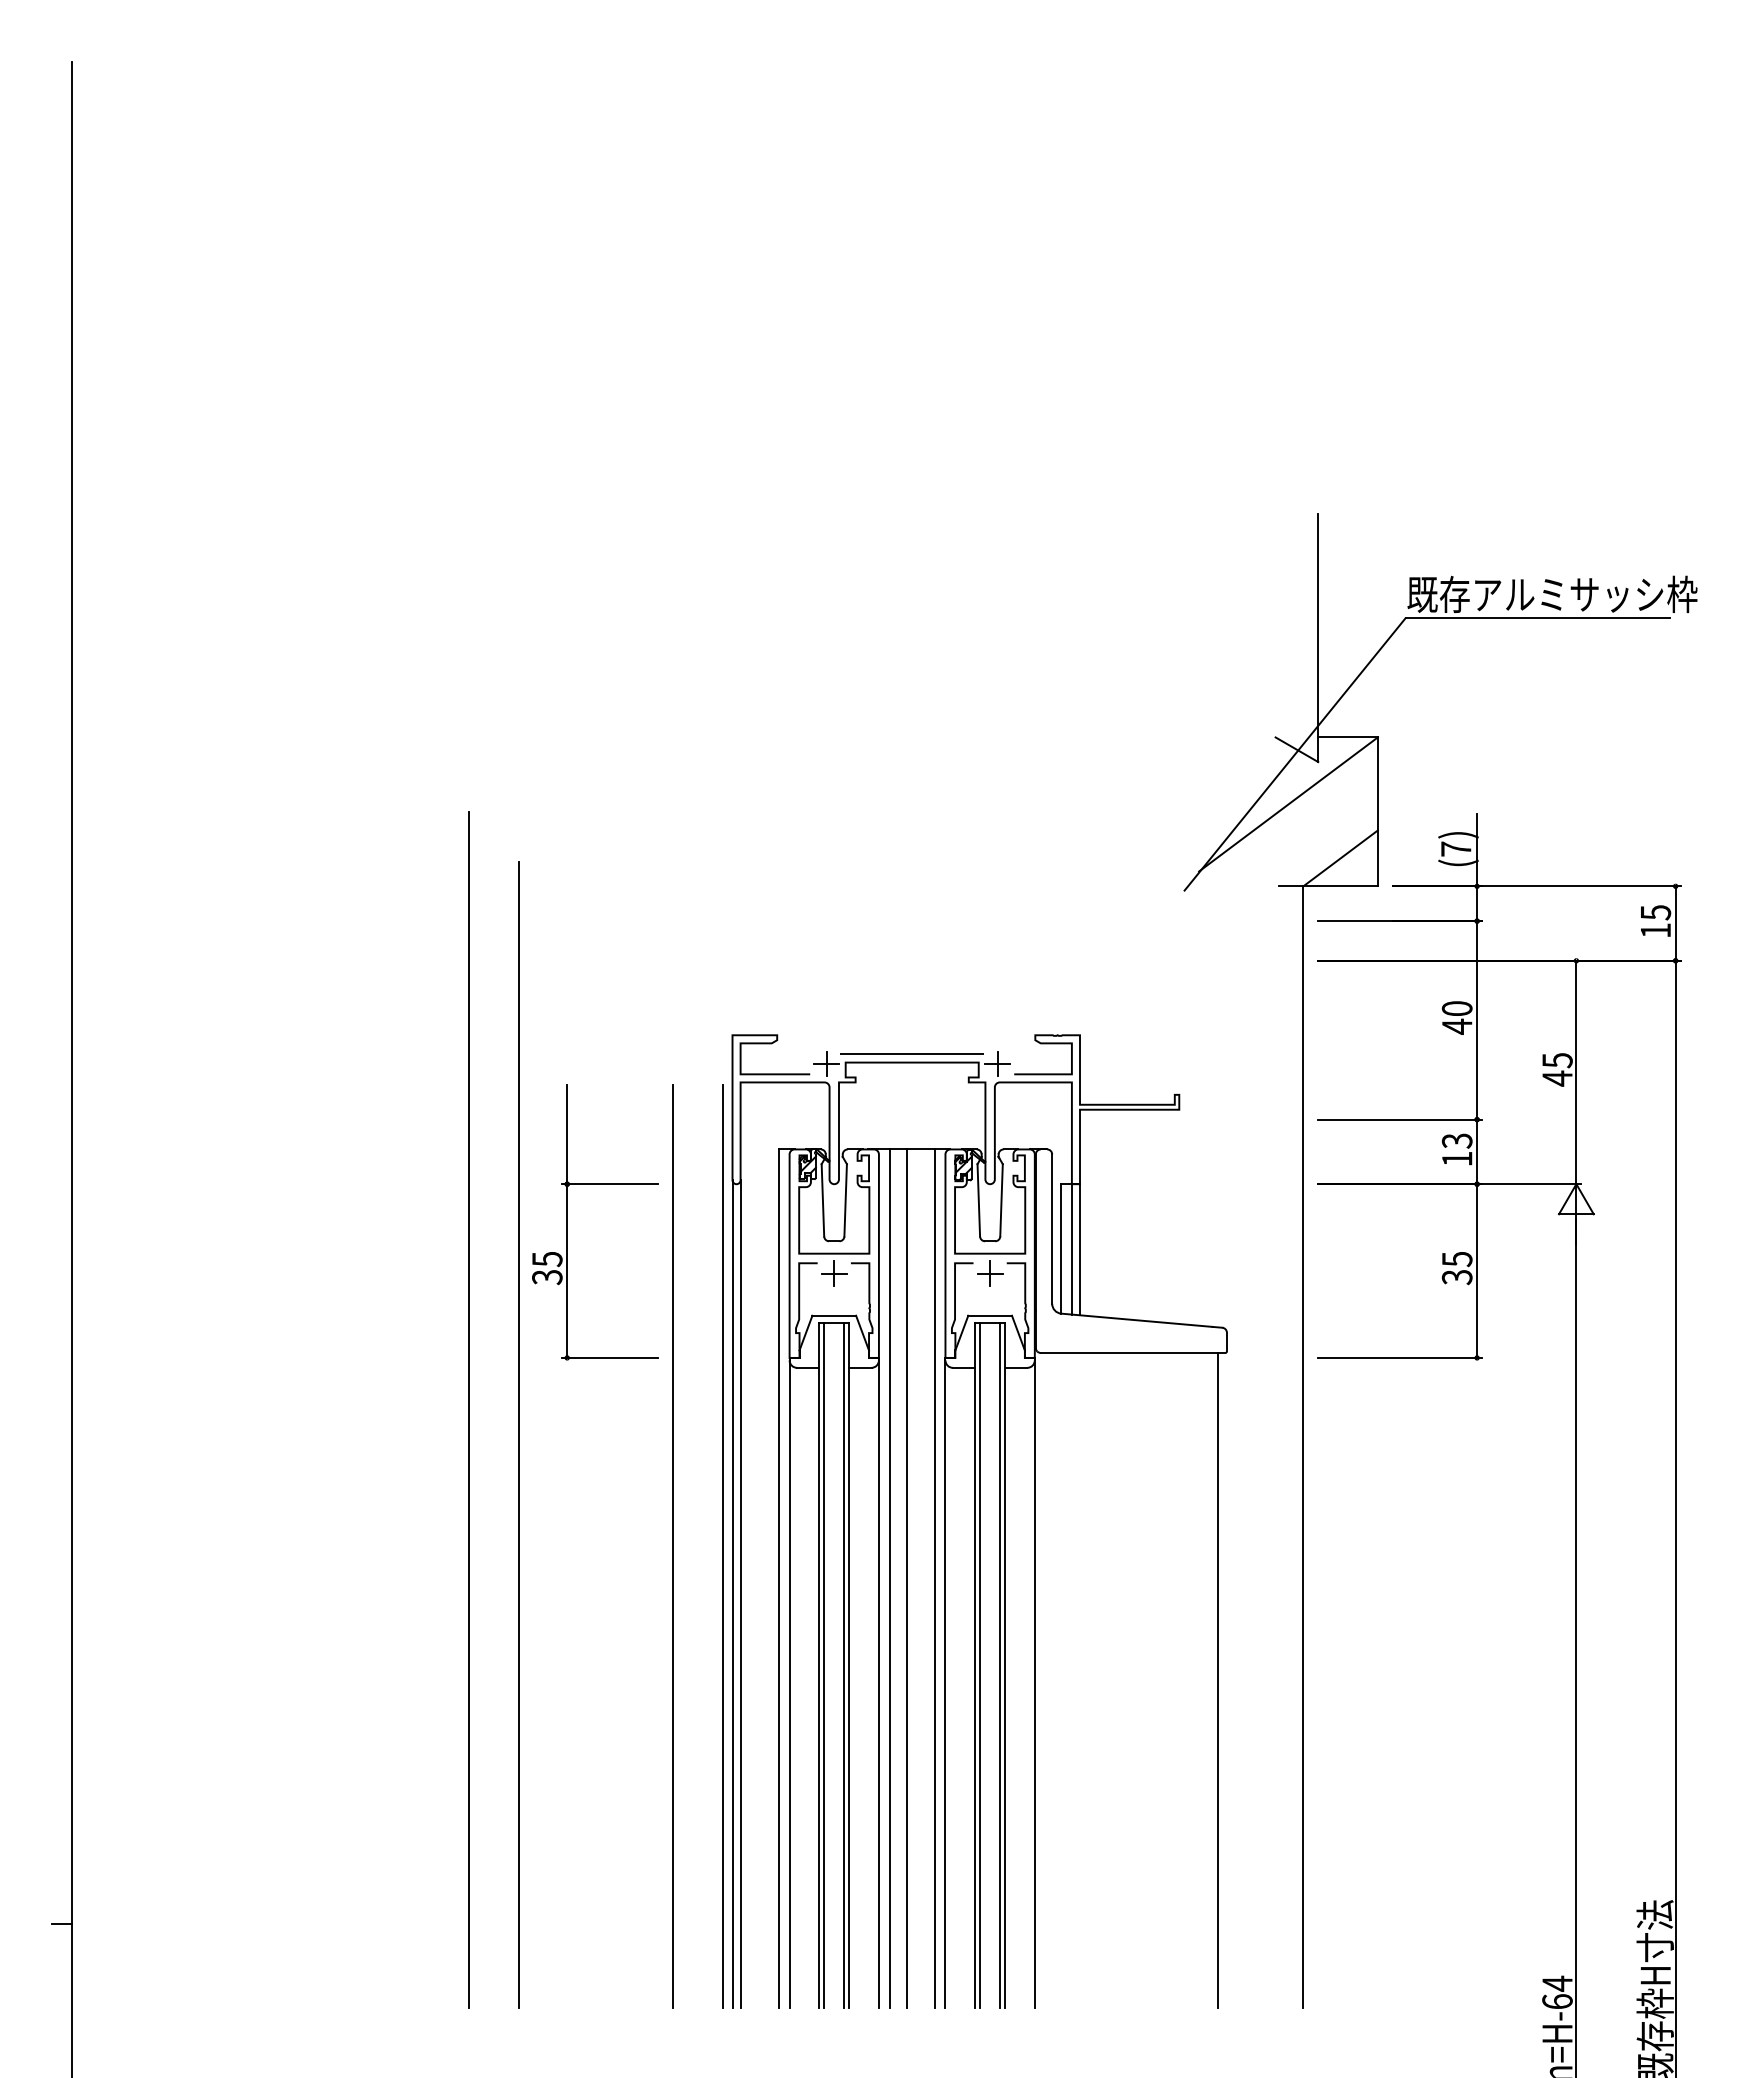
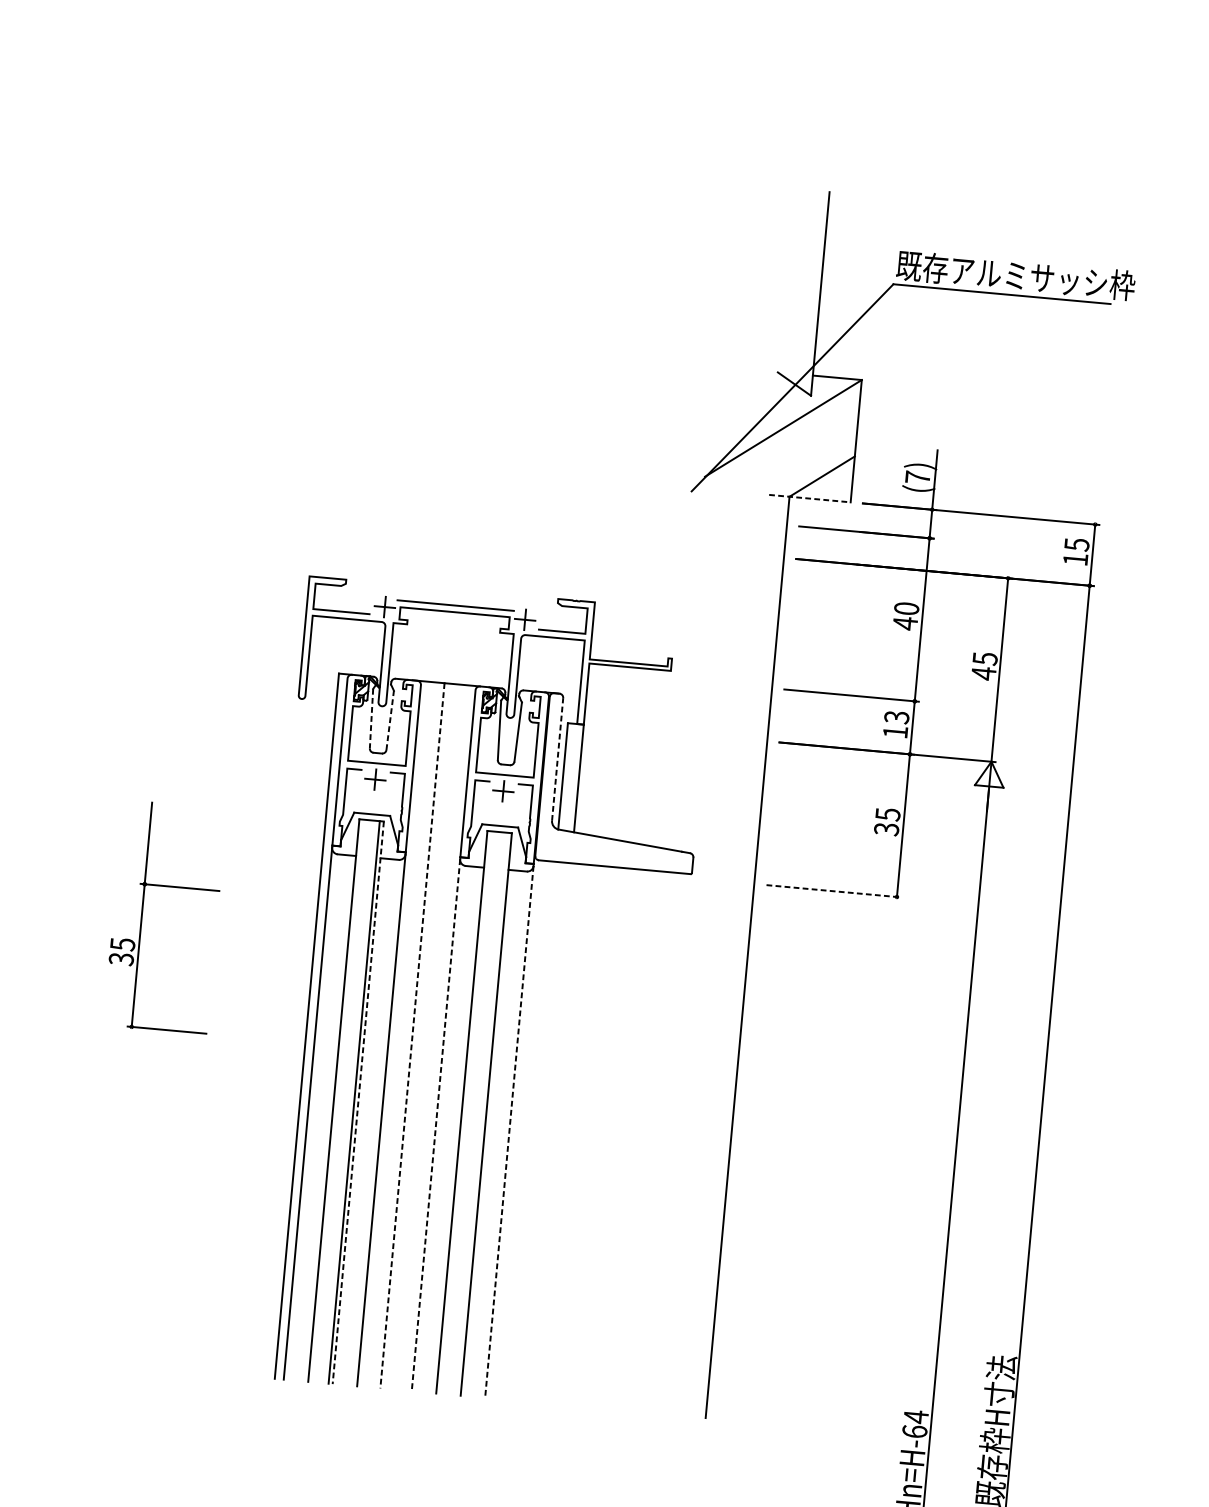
line: (1328, 886) -> (810, 498), solid -> dashed
line: (845, 1199) -> (390, 719), solid -> dashed
line: (822, 1200) -> (371, 718), solid -> dashed
part: (567, 1222) -> (142, 915), moved
line: (1052, 1229) -> (557, 759), solid -> dashed
line: (1071, 1249) -> (571, 777), removed
line: (1400, 1357) -> (834, 890), solid -> dashed
line: (469, 1409) -> (65, 864), removed
line: (519, 1434) -> (104, 888), removed
line: (672, 1546) -> (222, 991), removed
line: (722, 1546) -> (263, 995), removed
line: (889, 1578) -> (397, 1034), removed
line: (934, 1578) -> (434, 1037), removed
line: (907, 1579) -> (412, 1036), solid -> dashed
line: (732, 1594) -> (267, 1035), removed
line: (740, 1594) -> (274, 1036), removed
line: (824, 1665) -> (338, 1100), removed
line: (849, 1665) -> (358, 1102), solid -> dashed
line: (980, 1665) -> (466, 1112), removed
line: (1000, 1665) -> (482, 1113), removed
line: (1217, 1680) -> (659, 1142), removed
line: (945, 1684) -> (435, 1125), solid -> dashed
line: (1034, 1684) -> (509, 1132), solid -> dashed

